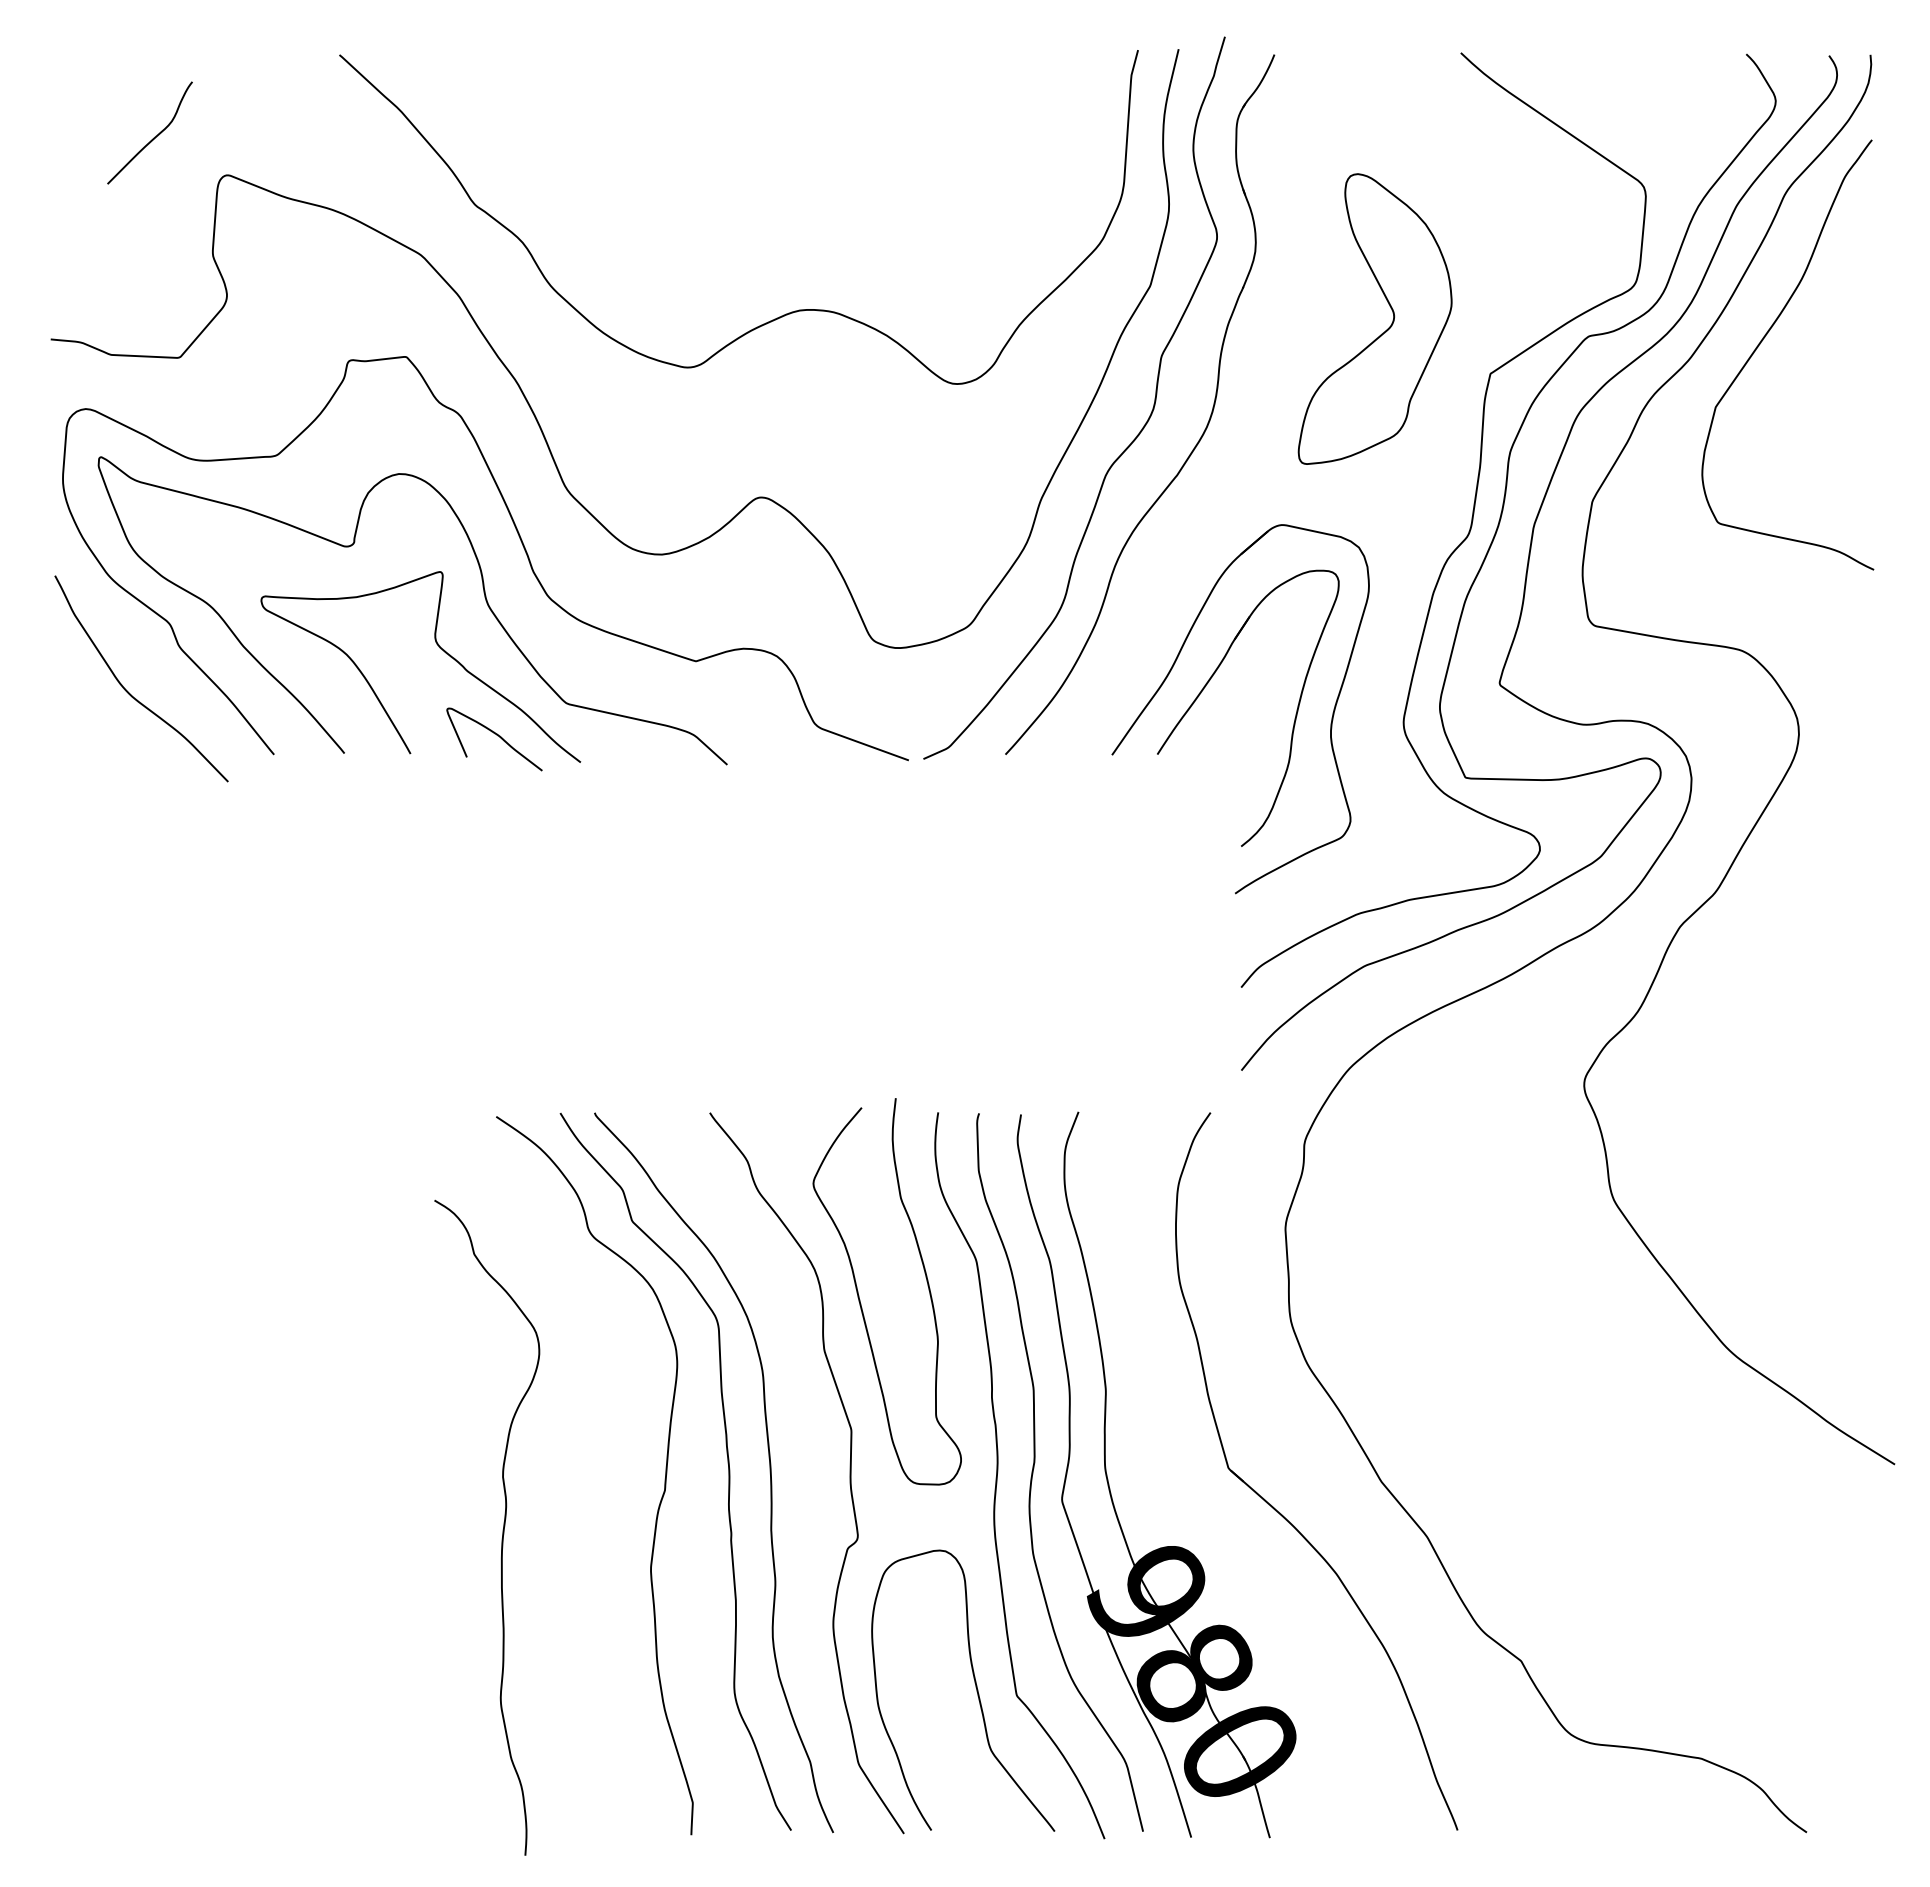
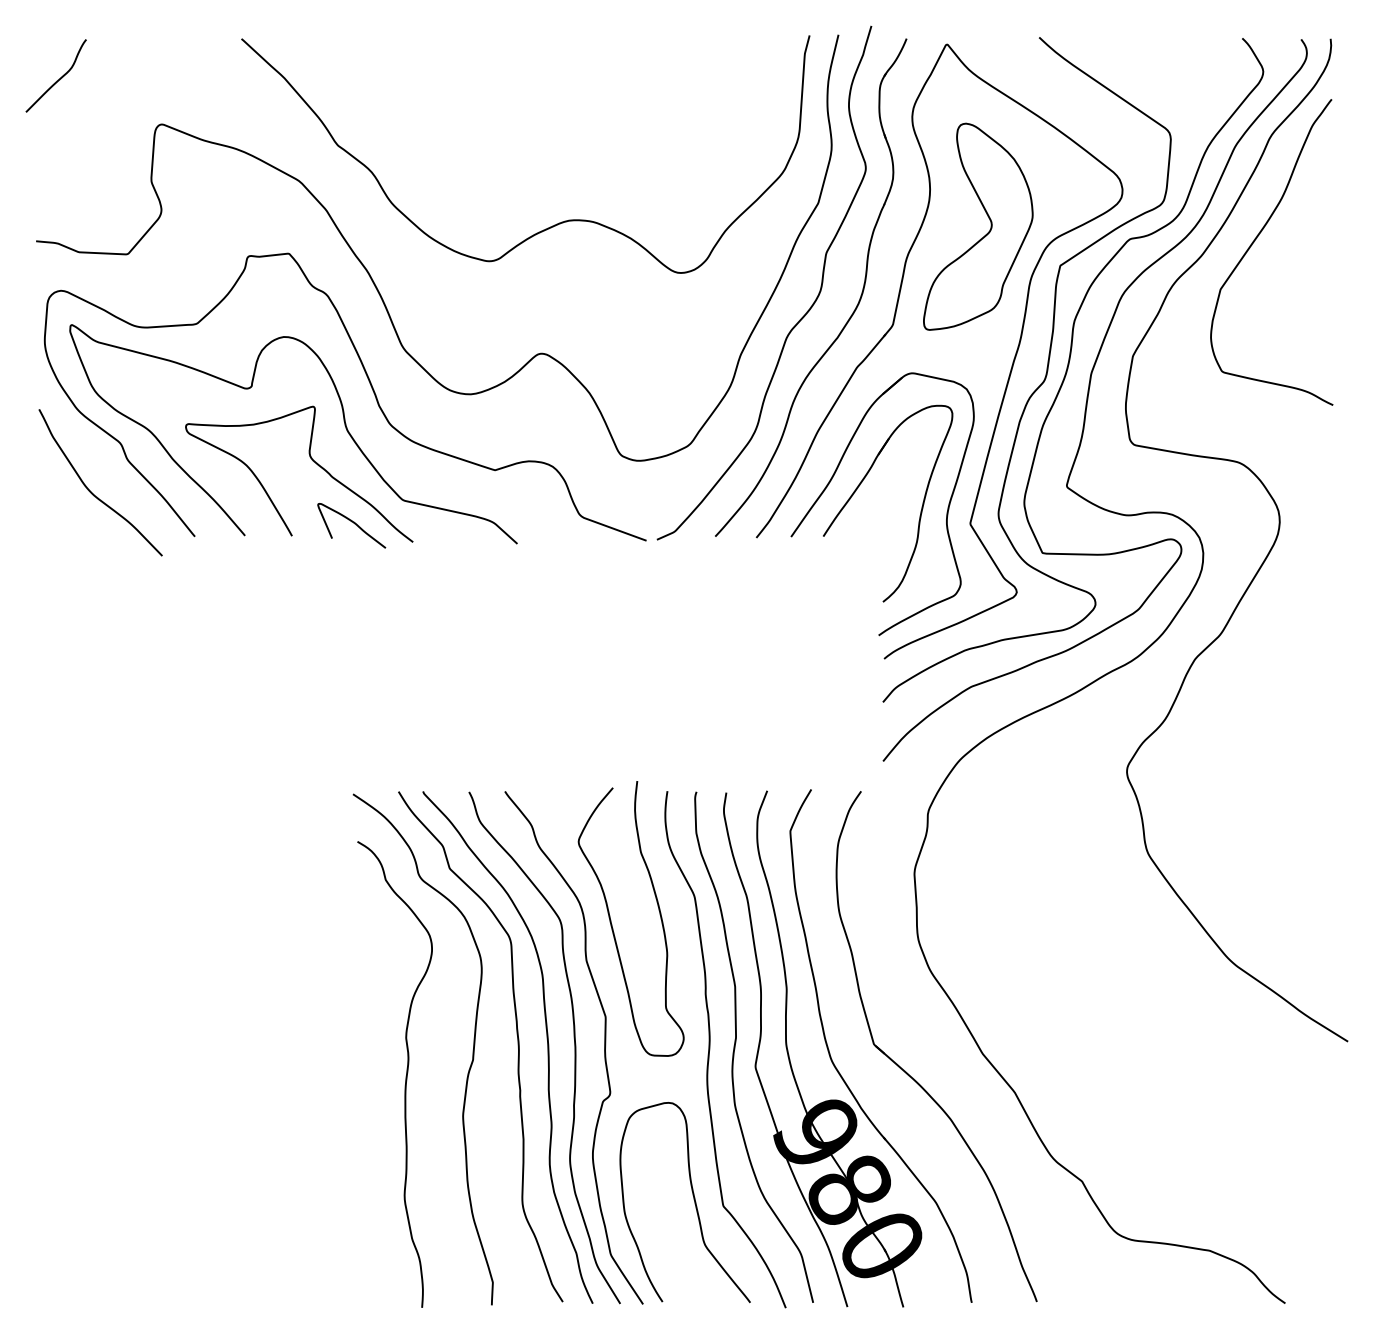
curve: (154, 136) -> (59, 78), moved
part: (1254, 460) -> (892, 327), added
curve: (807, 1472) -> (574, 1047), added
part: (1179, 1506) -> (839, 1071), added
curve: (502, 1529) -> (405, 1075), moved

